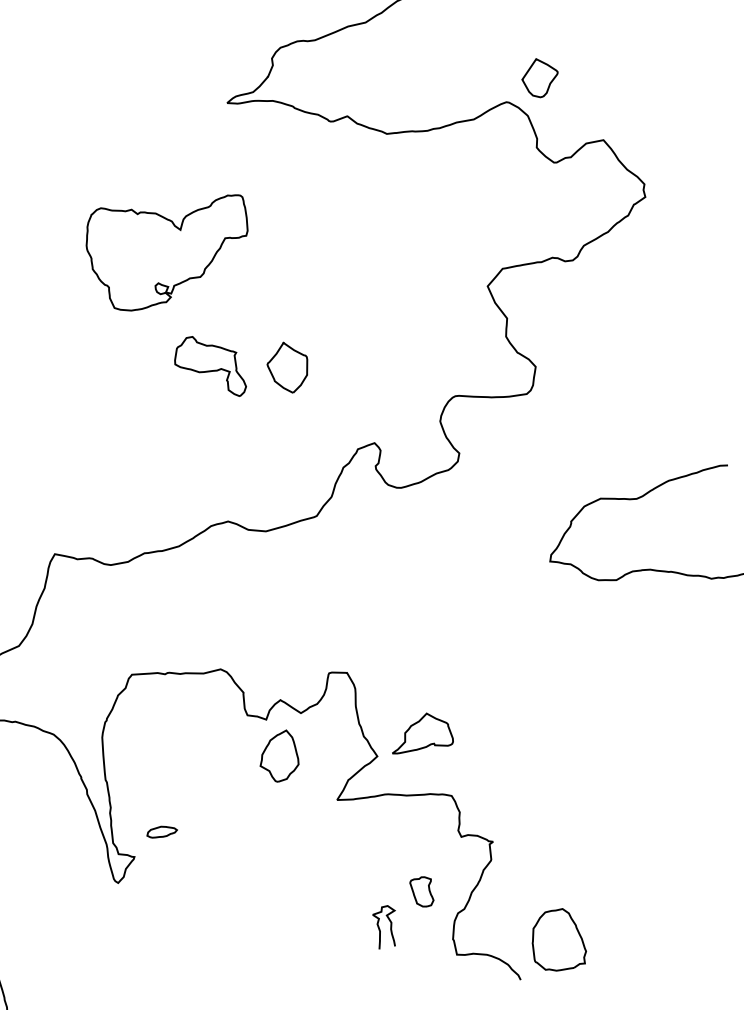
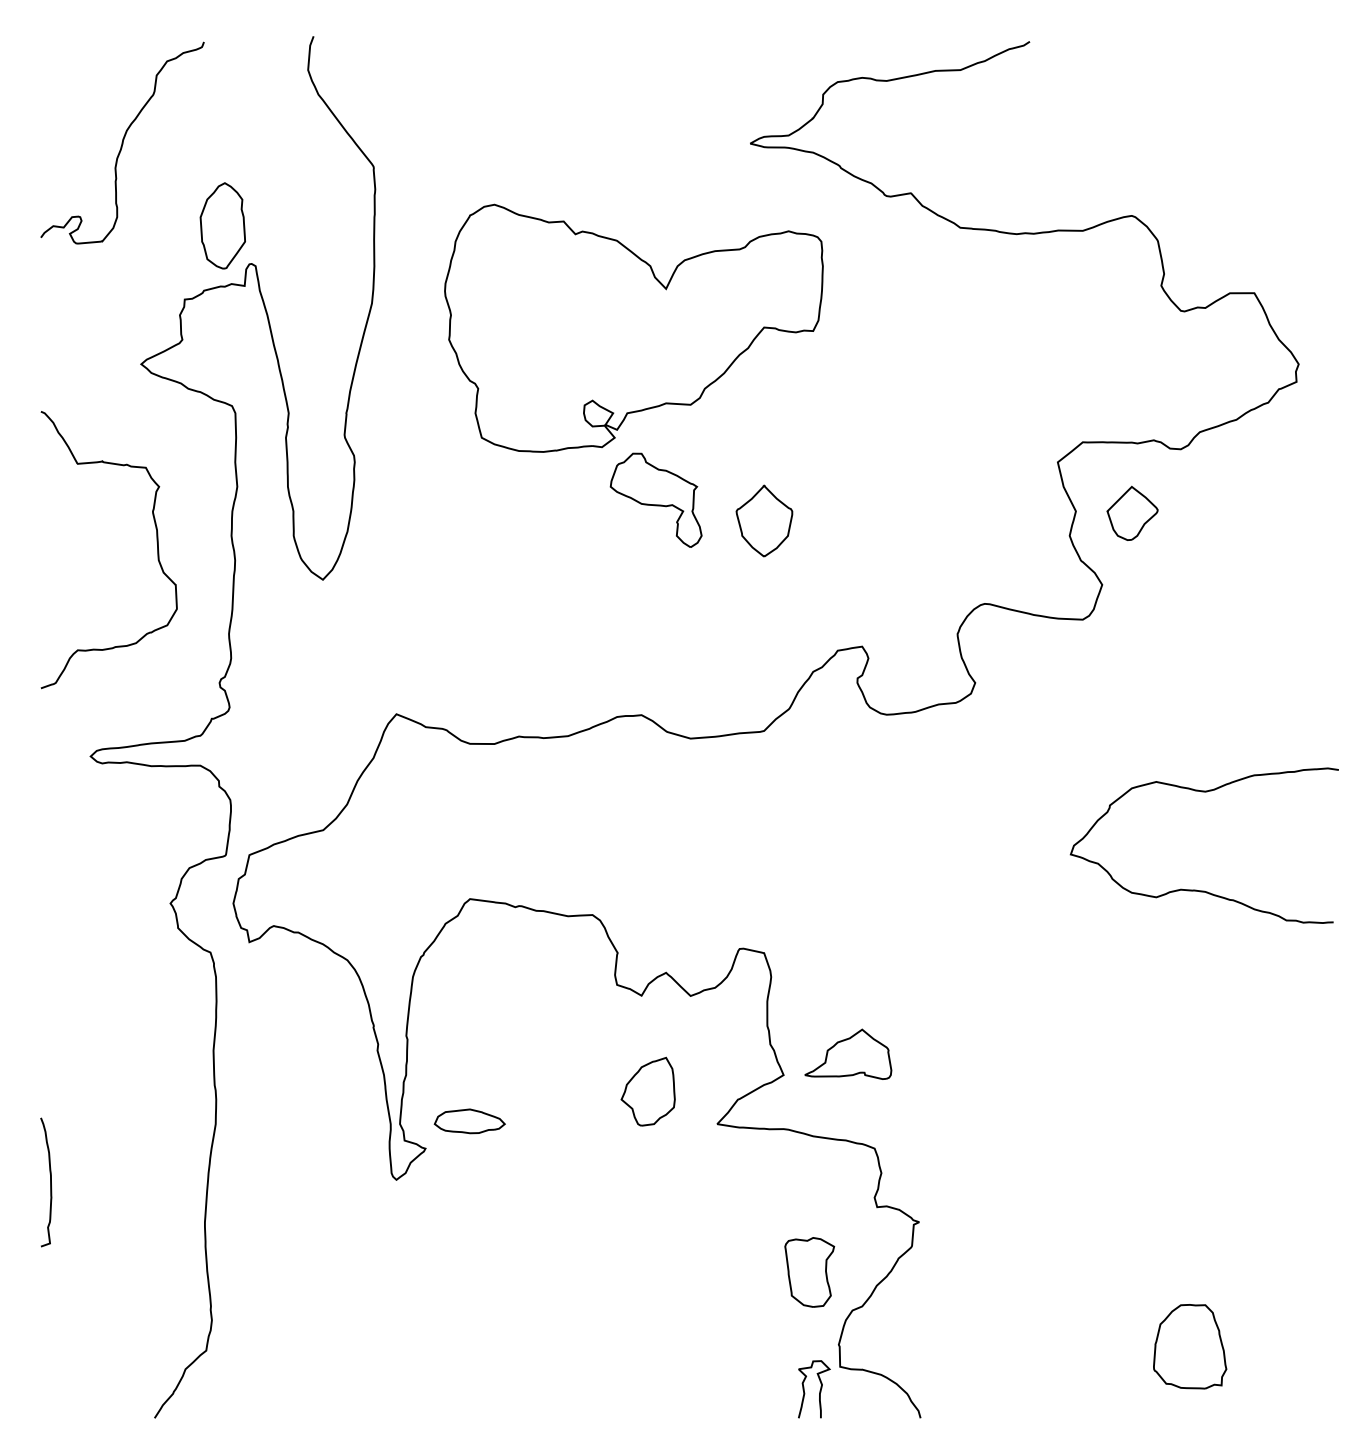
part: (540, 77) -> (1132, 512), moved
part: (169, 248) -> (633, 327), size x1.67
part: (277, 756) -> (647, 1091), moved
part: (161, 831) -> (469, 1121), size x1.67
part: (422, 892) -> (809, 1272), size x1.67
curve: (390, 927) -> (819, 1390), moved
part: (557, 940) -> (1190, 1346), moved

